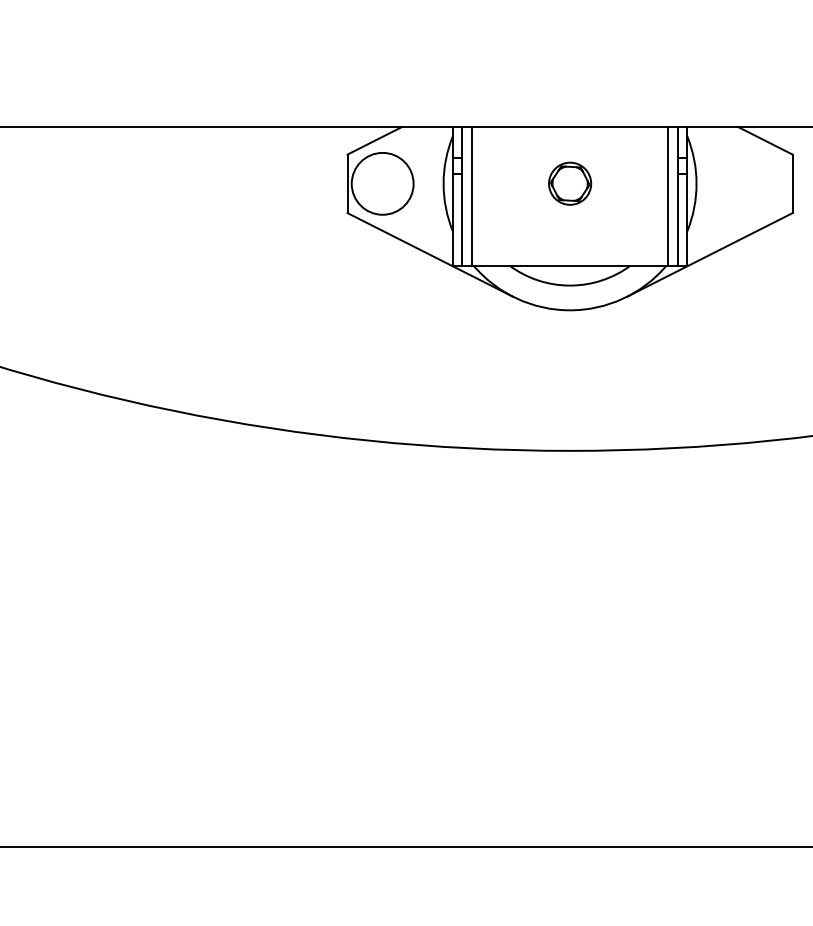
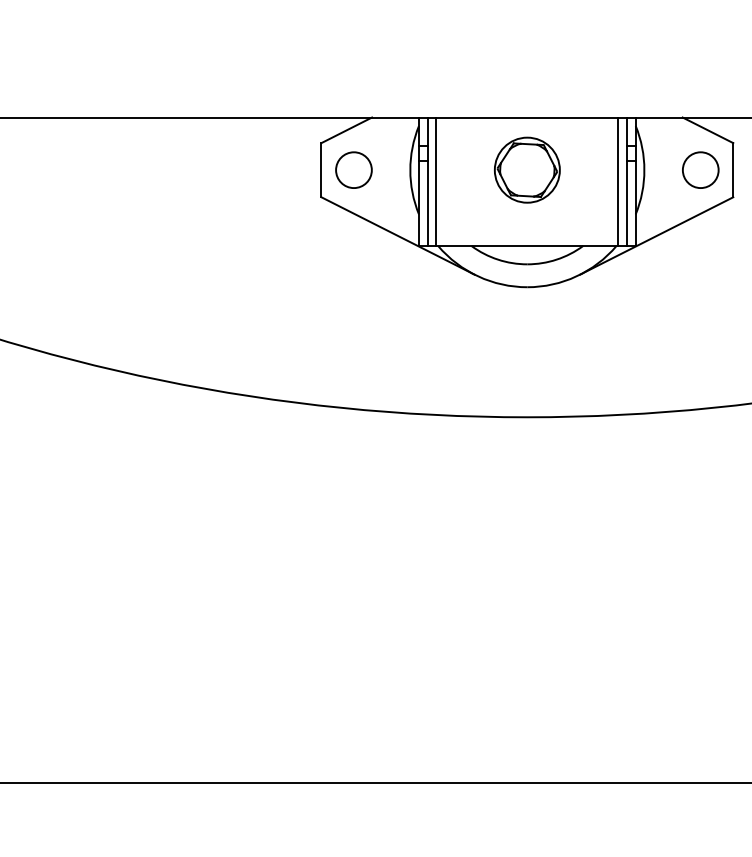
part: (570, 183) -> (527, 169), size x1.67
circle: (757, 183) -> (700, 169), added
circle: (382, 184) -> (353, 170), size x0.62

